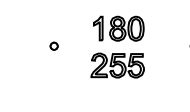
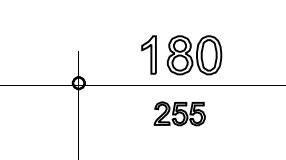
part: (117, 65) -> (179, 113), size x0.6

